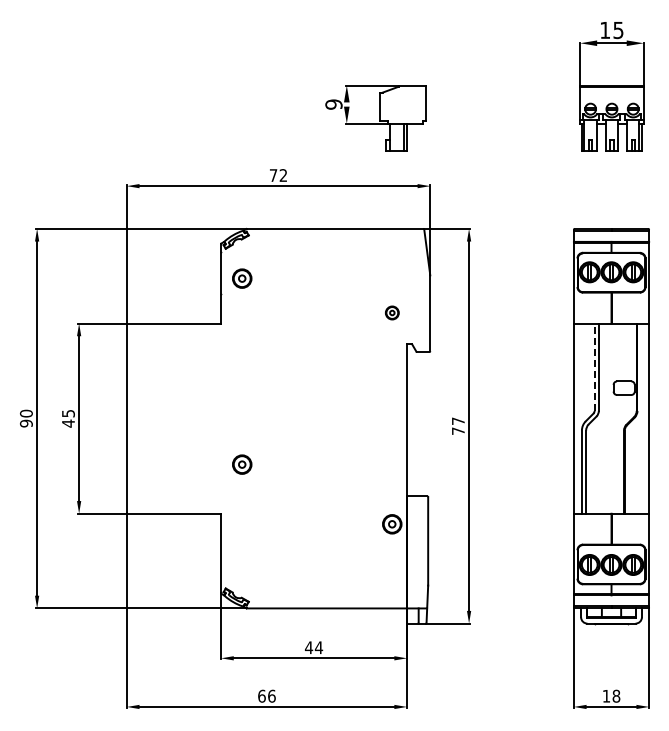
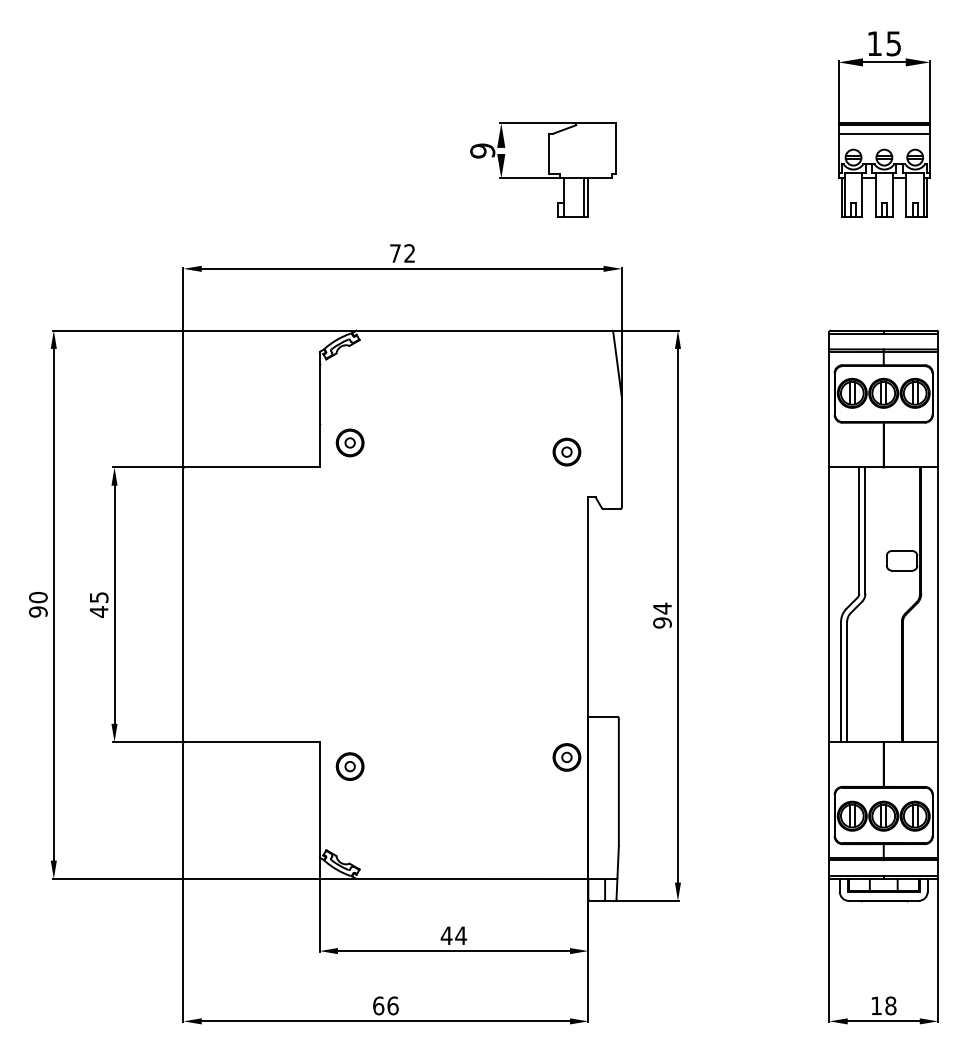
line: (611, 92) -> (883, 133), added
part: (242, 278) -> (350, 442), moved
part: (392, 312) -> (567, 451), size x1.43
line: (594, 367) -> (859, 530), dashed -> solid
text: (457, 426) -> (661, 616), 77 -> 94
part: (242, 464) -> (350, 766), moved

